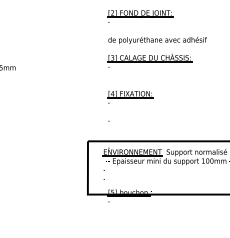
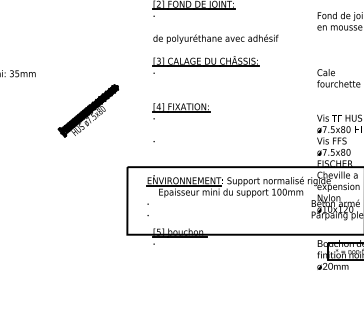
part: (56, 96) -> (87, 110), added

